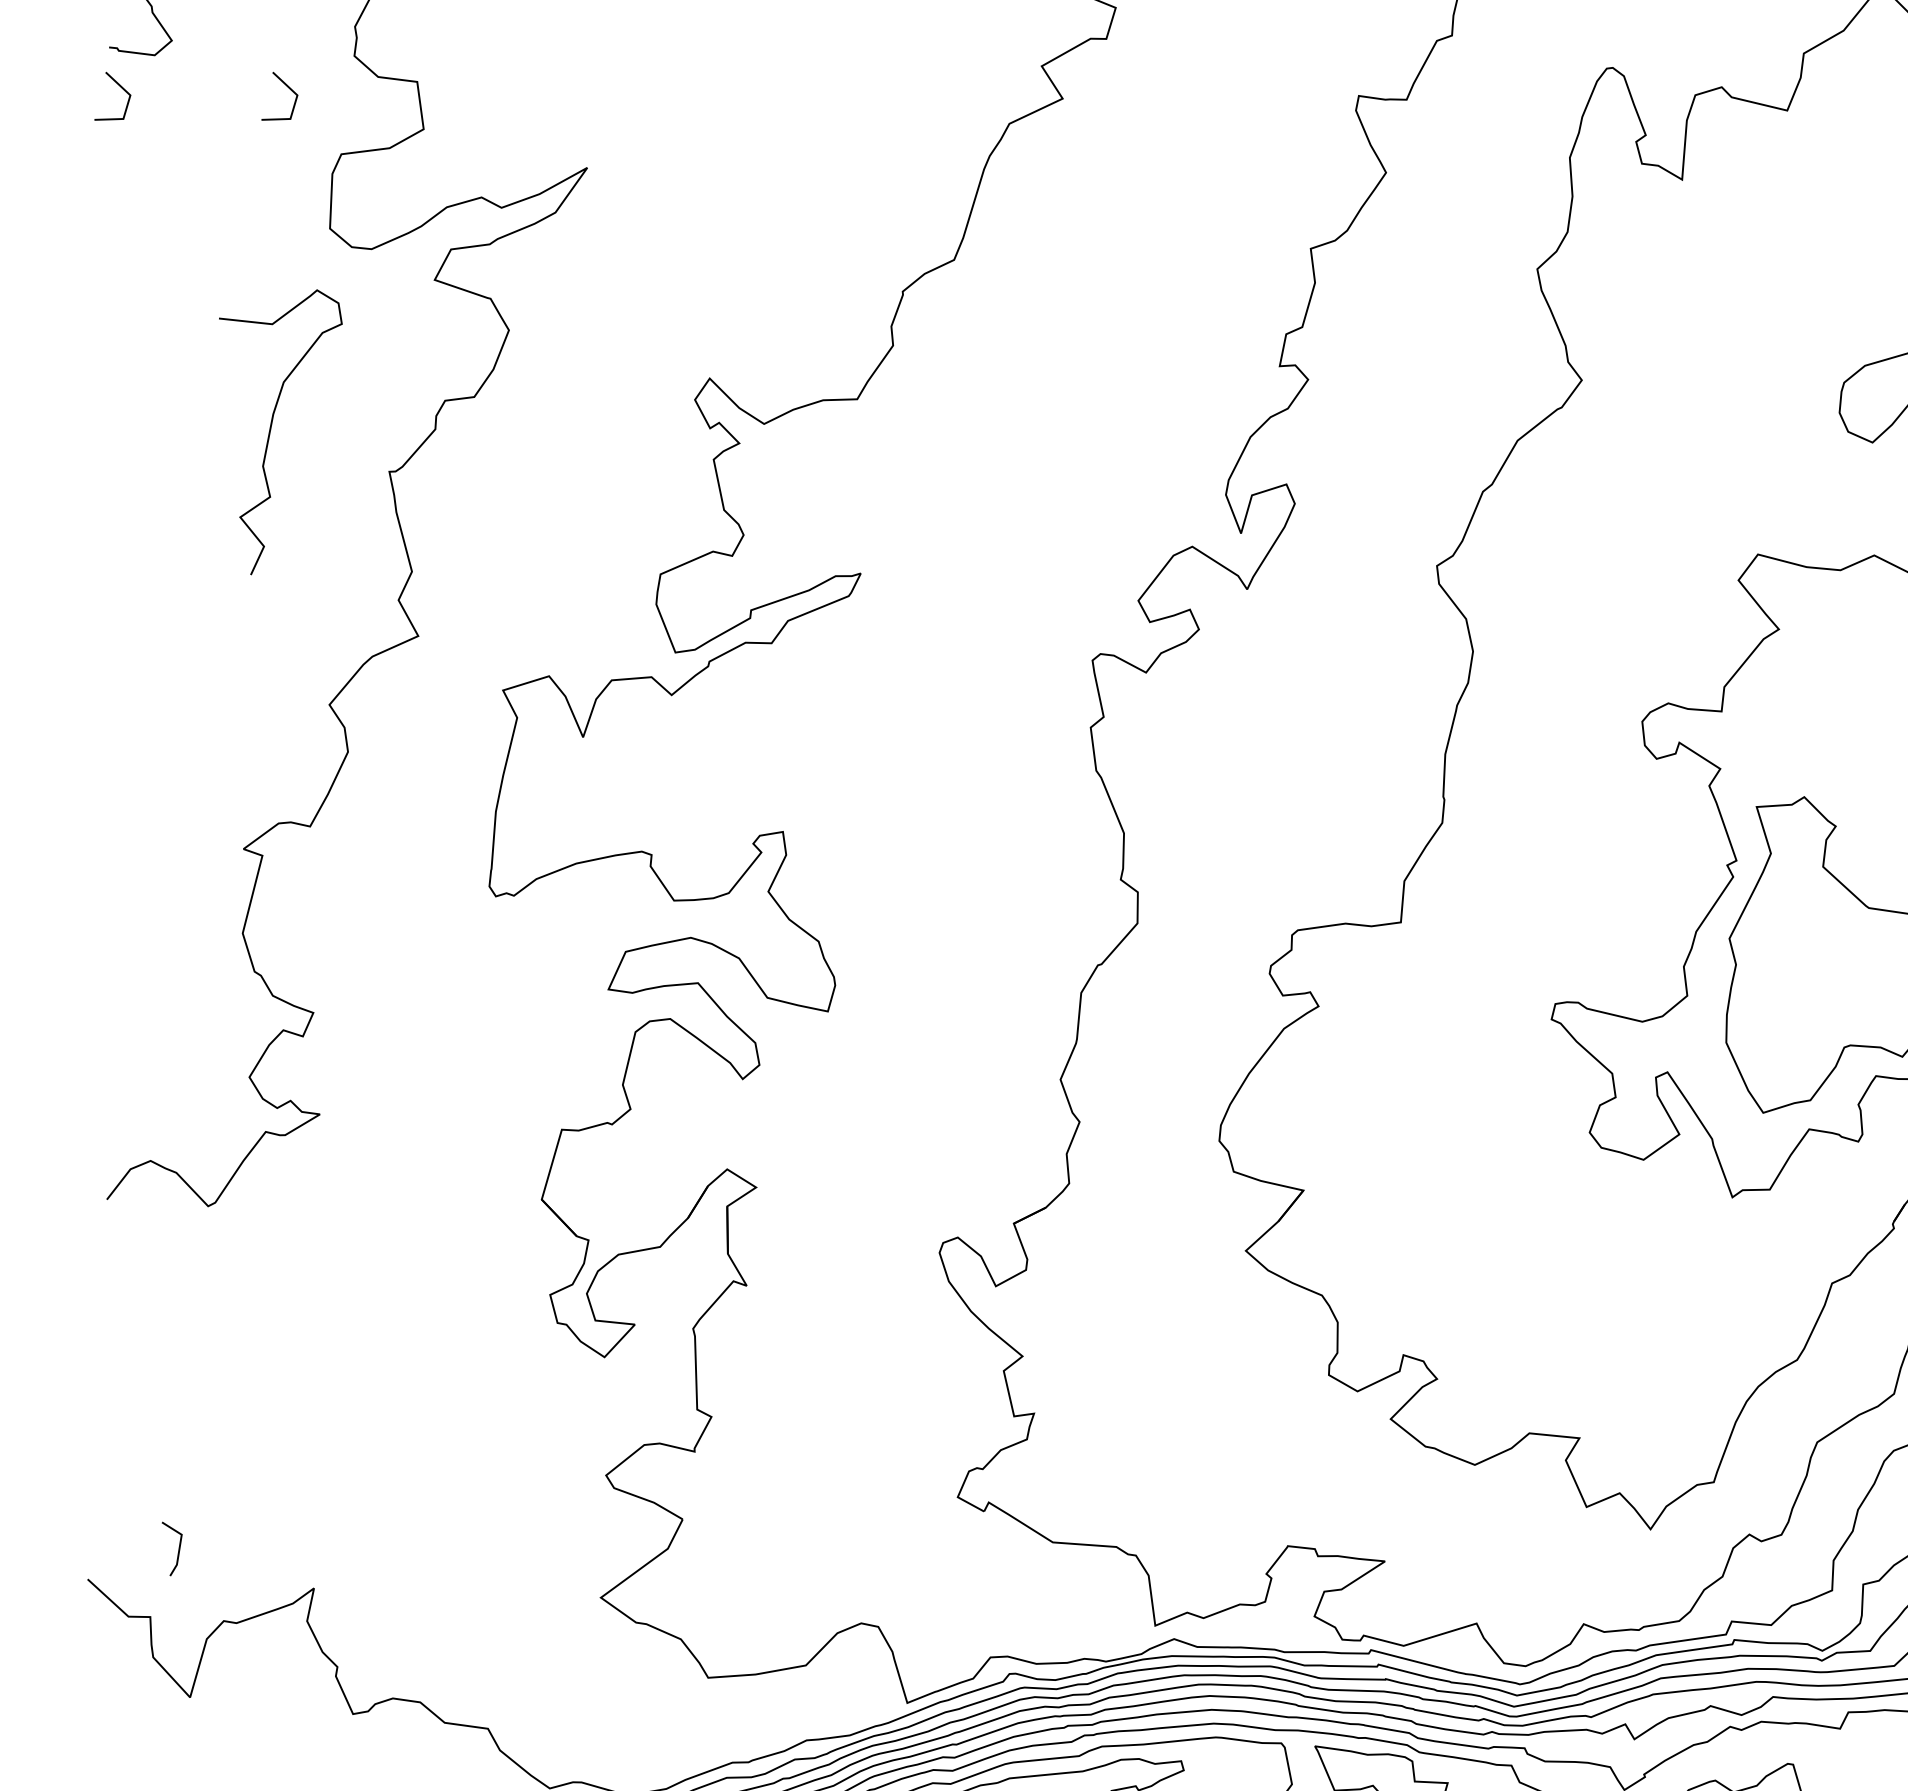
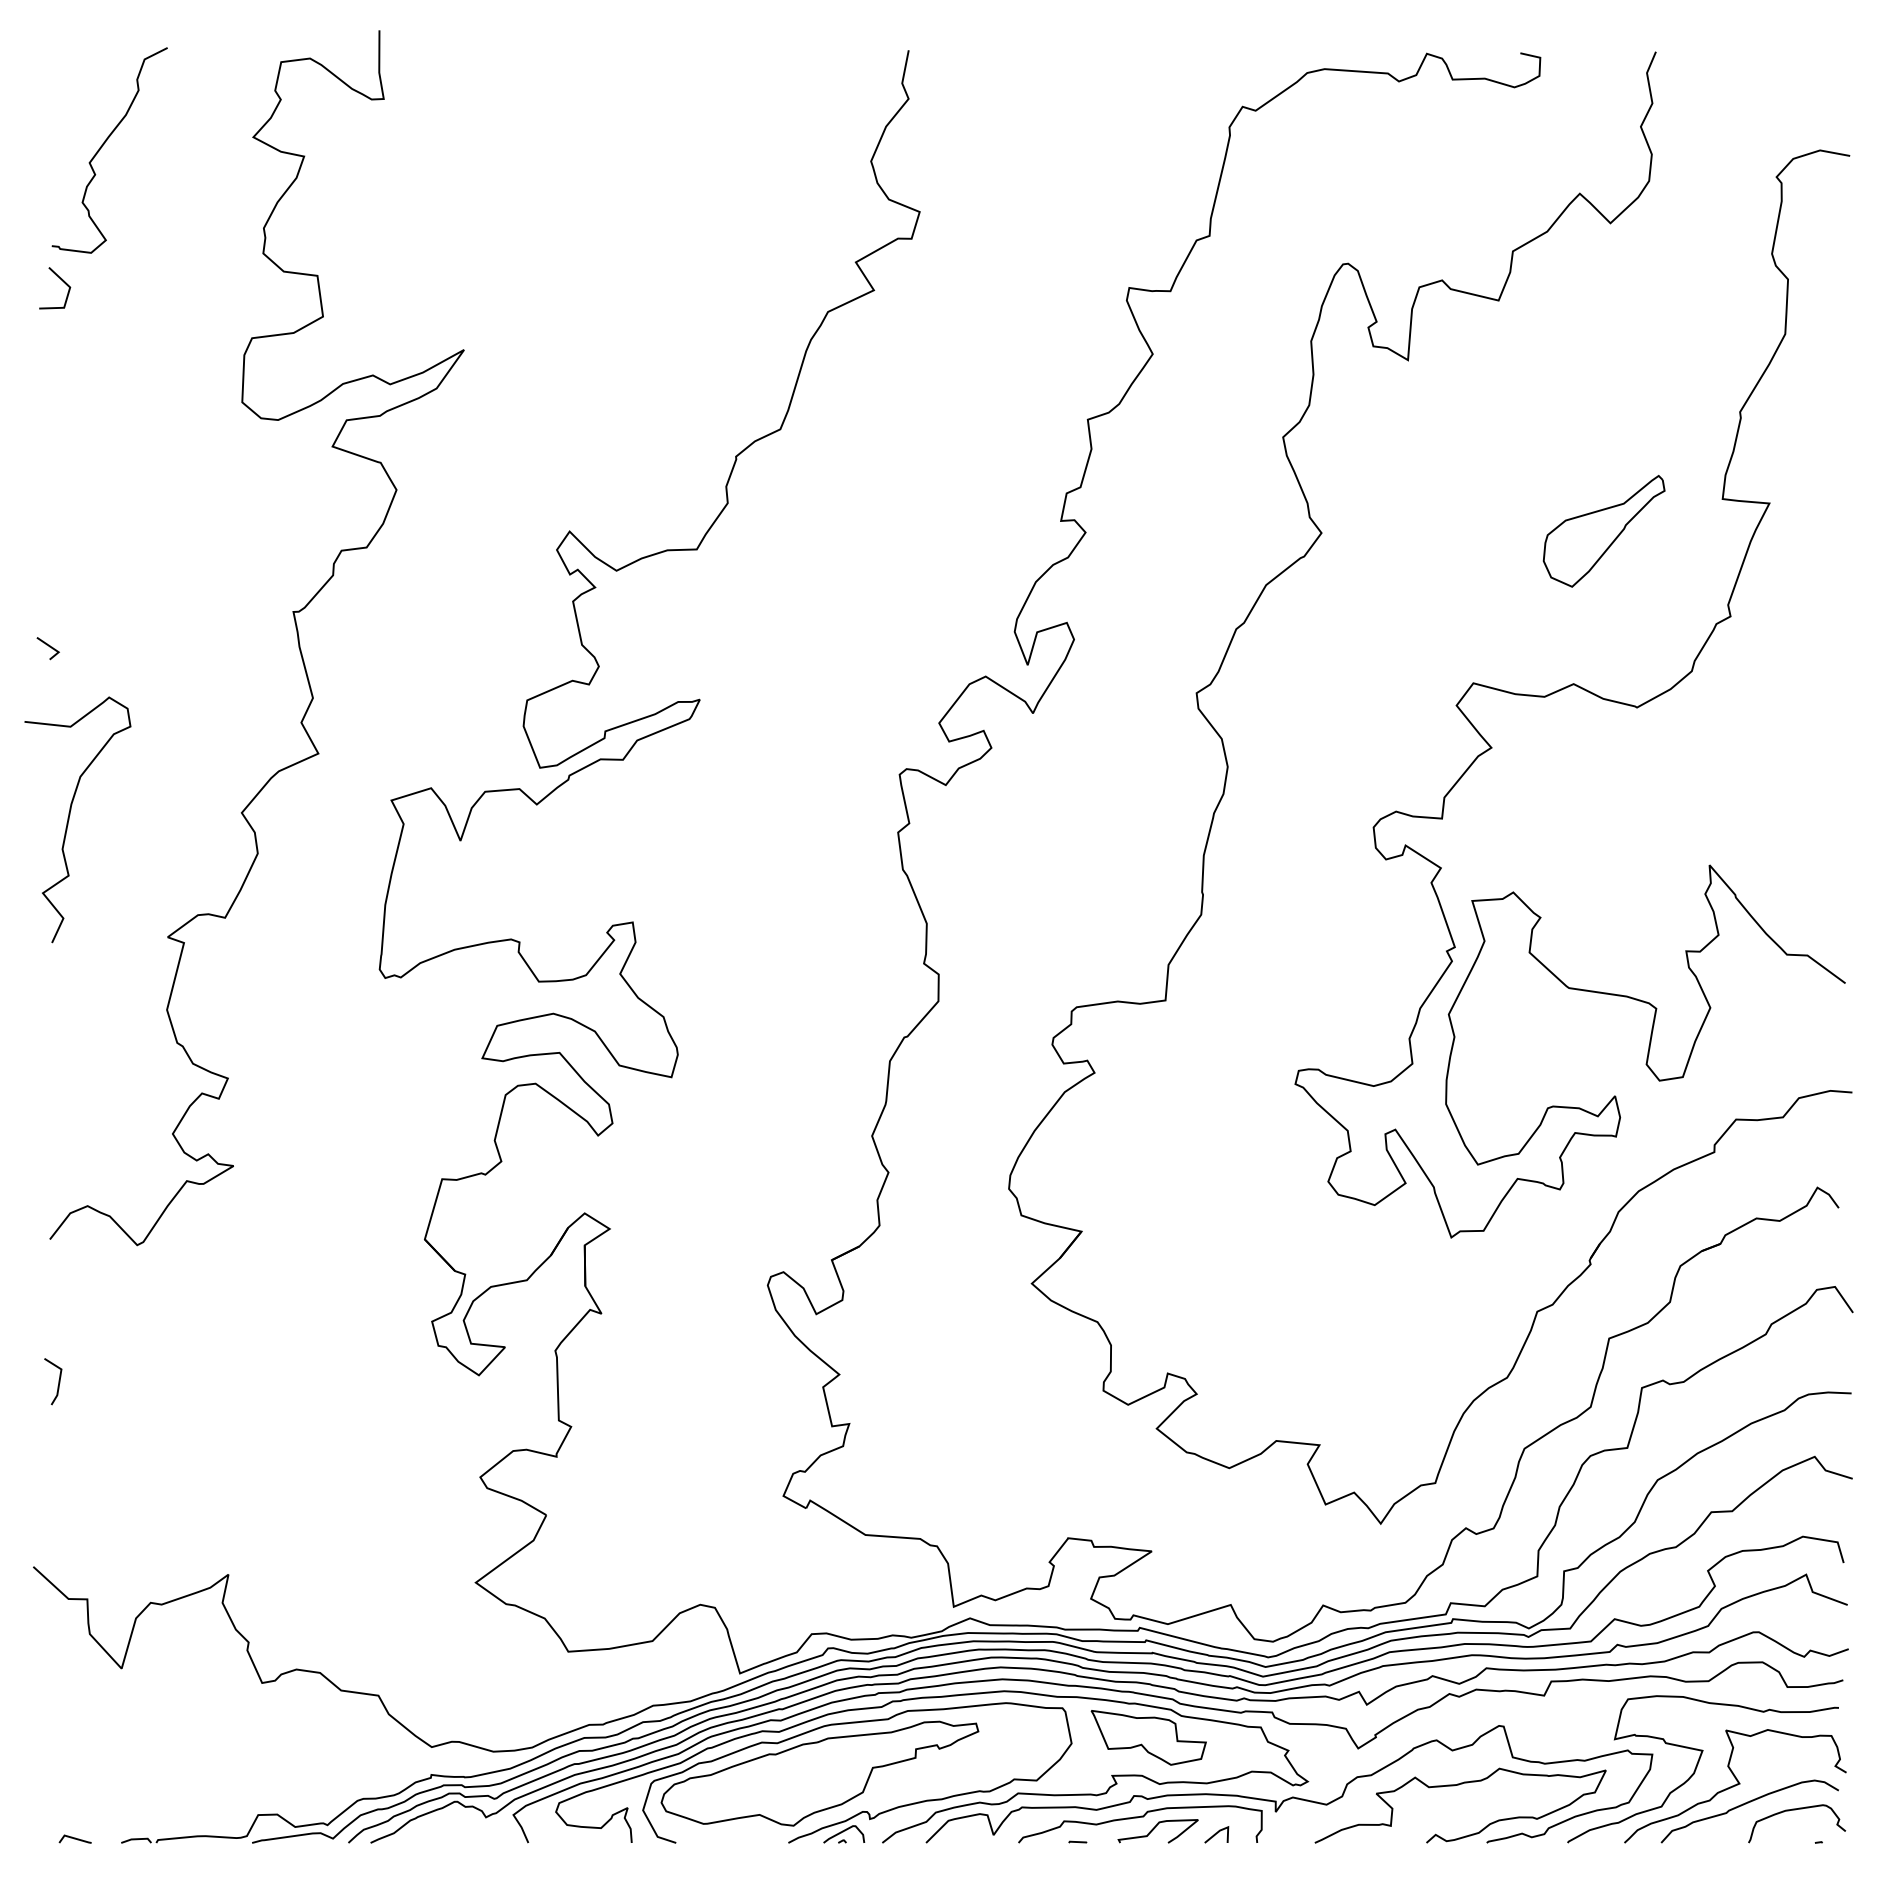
line: (288, 88) -> (206, 281), removed
curve: (271, 431) -> (69, 819), moved
line: (105, 511) -> (48, 646), added
line: (178, 1548) -> (58, 1381), moved

